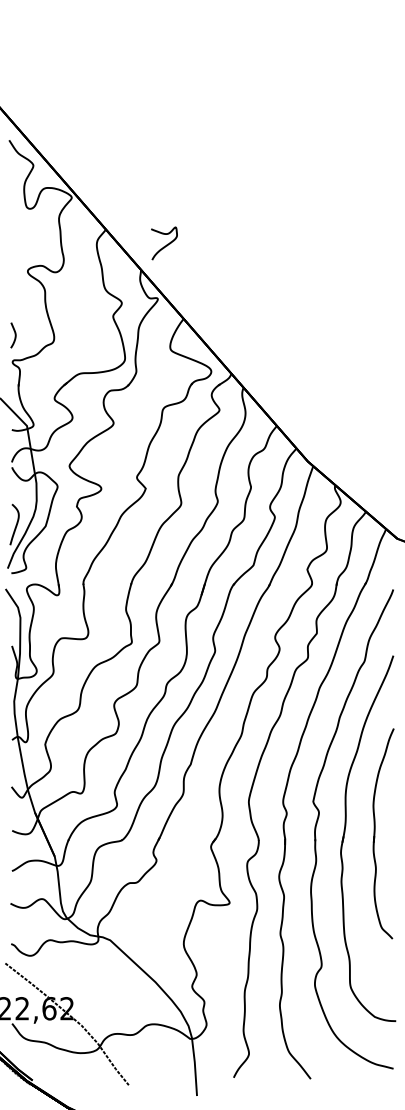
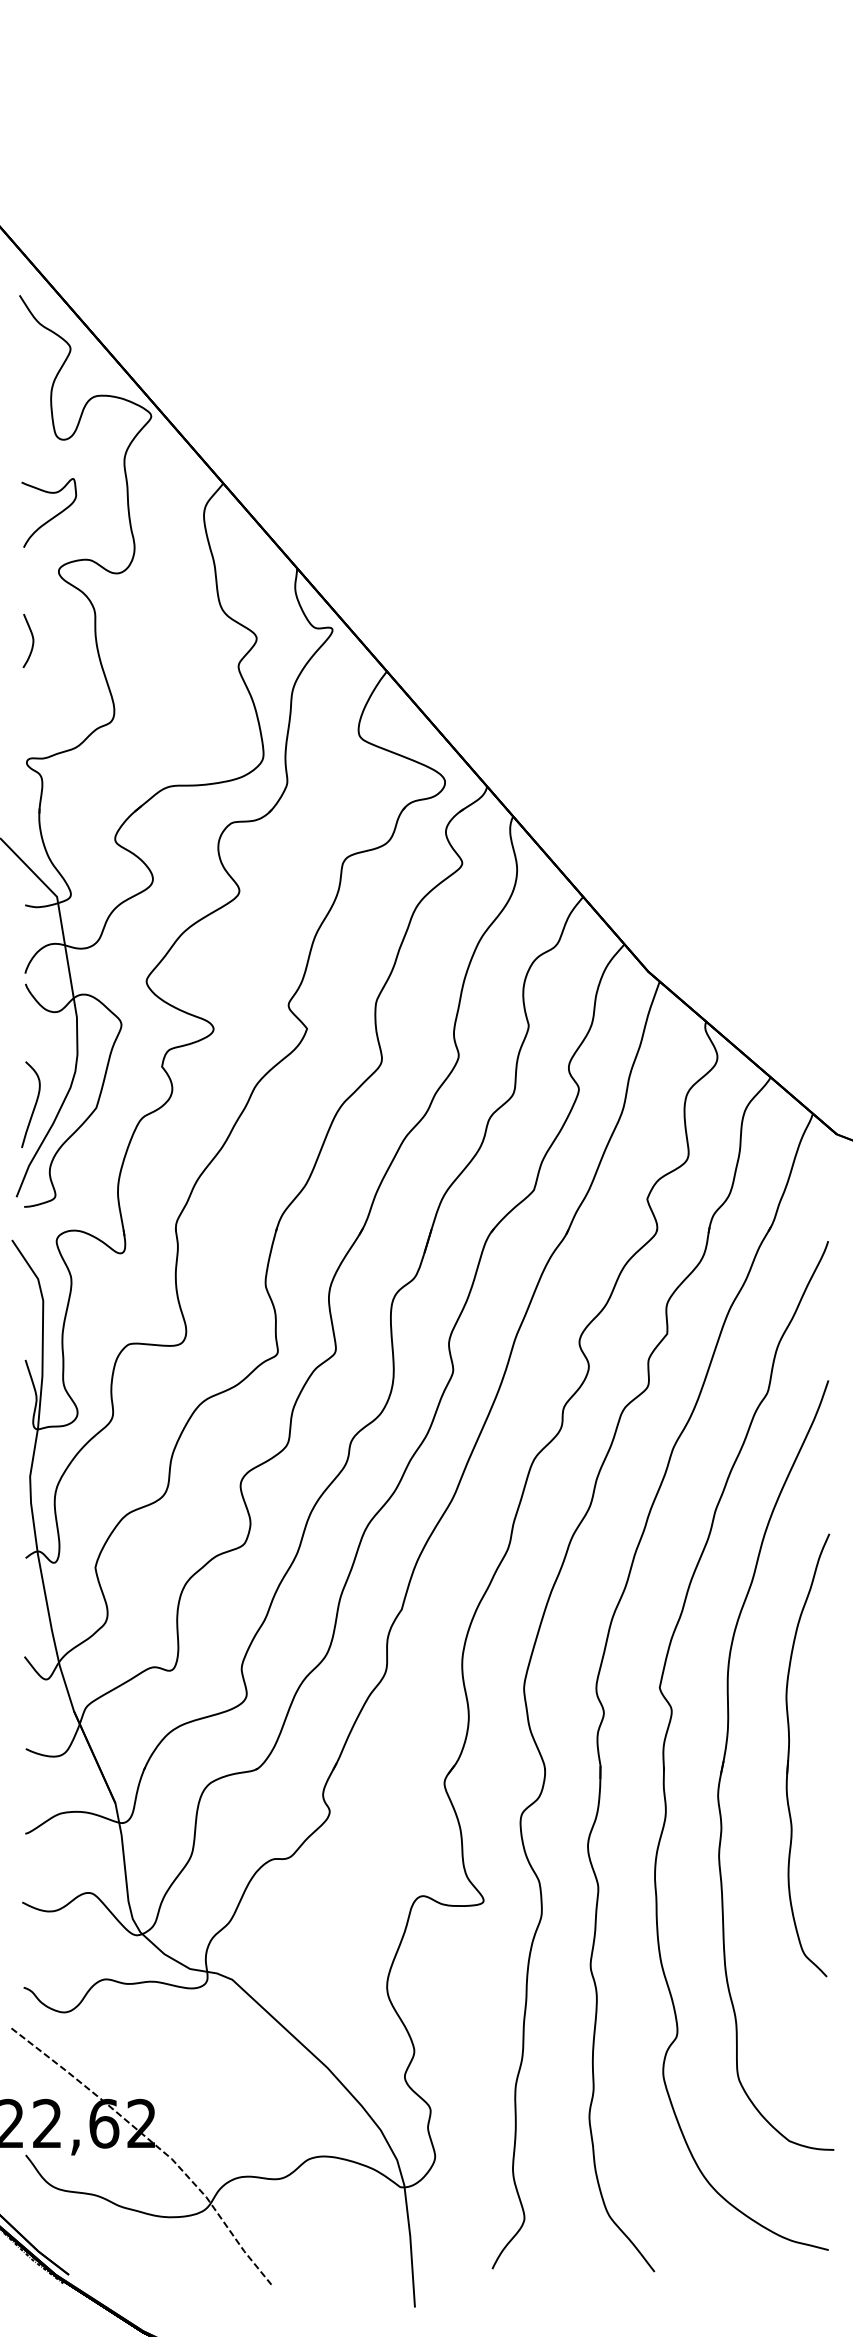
curve: (166, 244) -> (53, 514), moved
curve: (14, 335) -> (30, 641), moved

